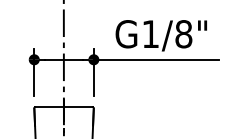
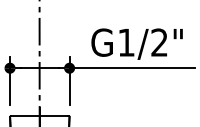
text: (183, 34) -> (159, 42), G1/8" -> G1/2"

